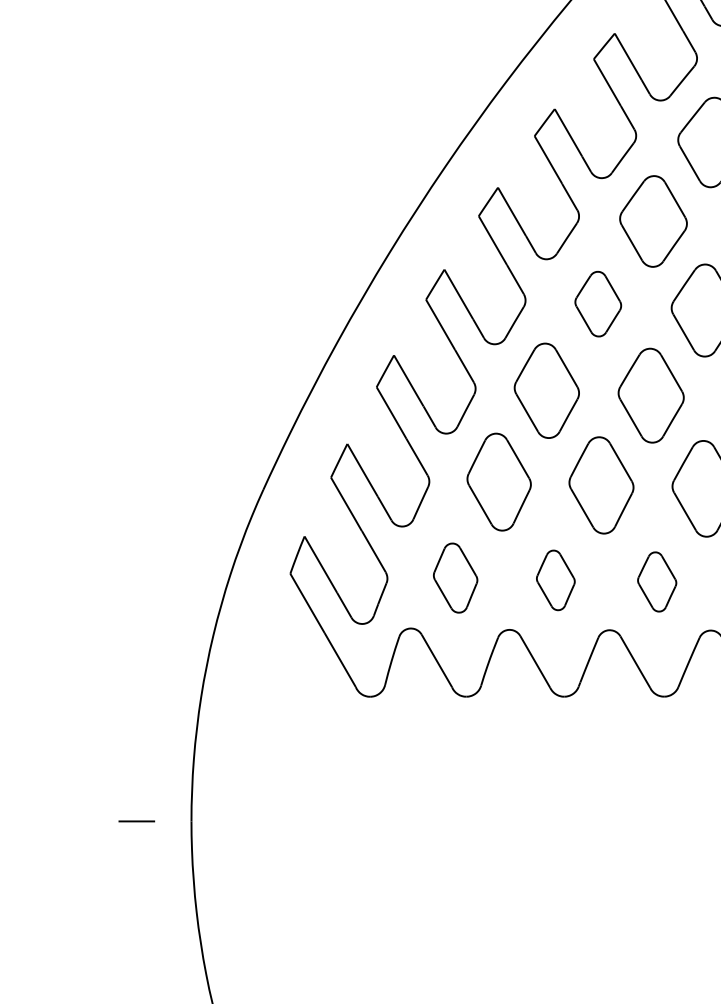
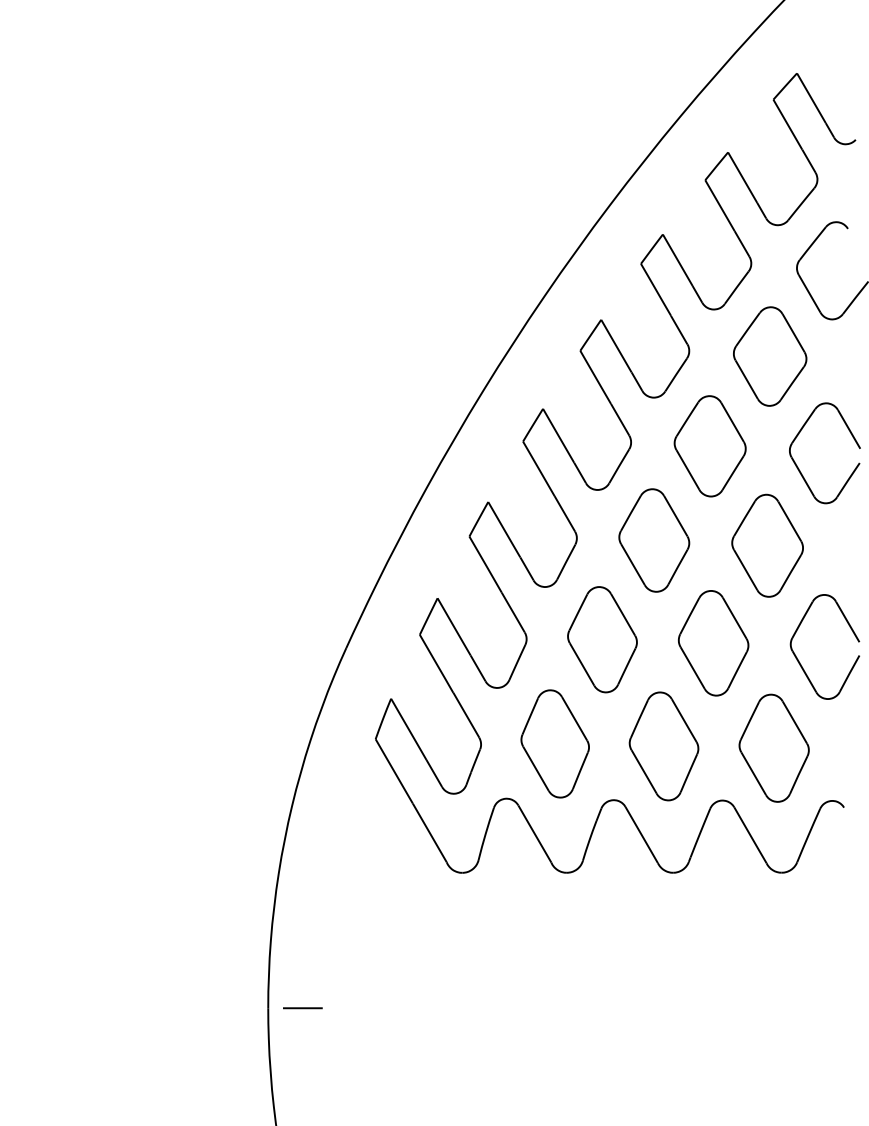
part: (597, 304) -> (709, 446), size x1.43
part: (455, 577) -> (554, 743), size x1.43
part: (555, 580) -> (663, 746), size x1.67
part: (656, 581) -> (773, 747), size x1.67
line: (136, 821) -> (302, 1008), moved

